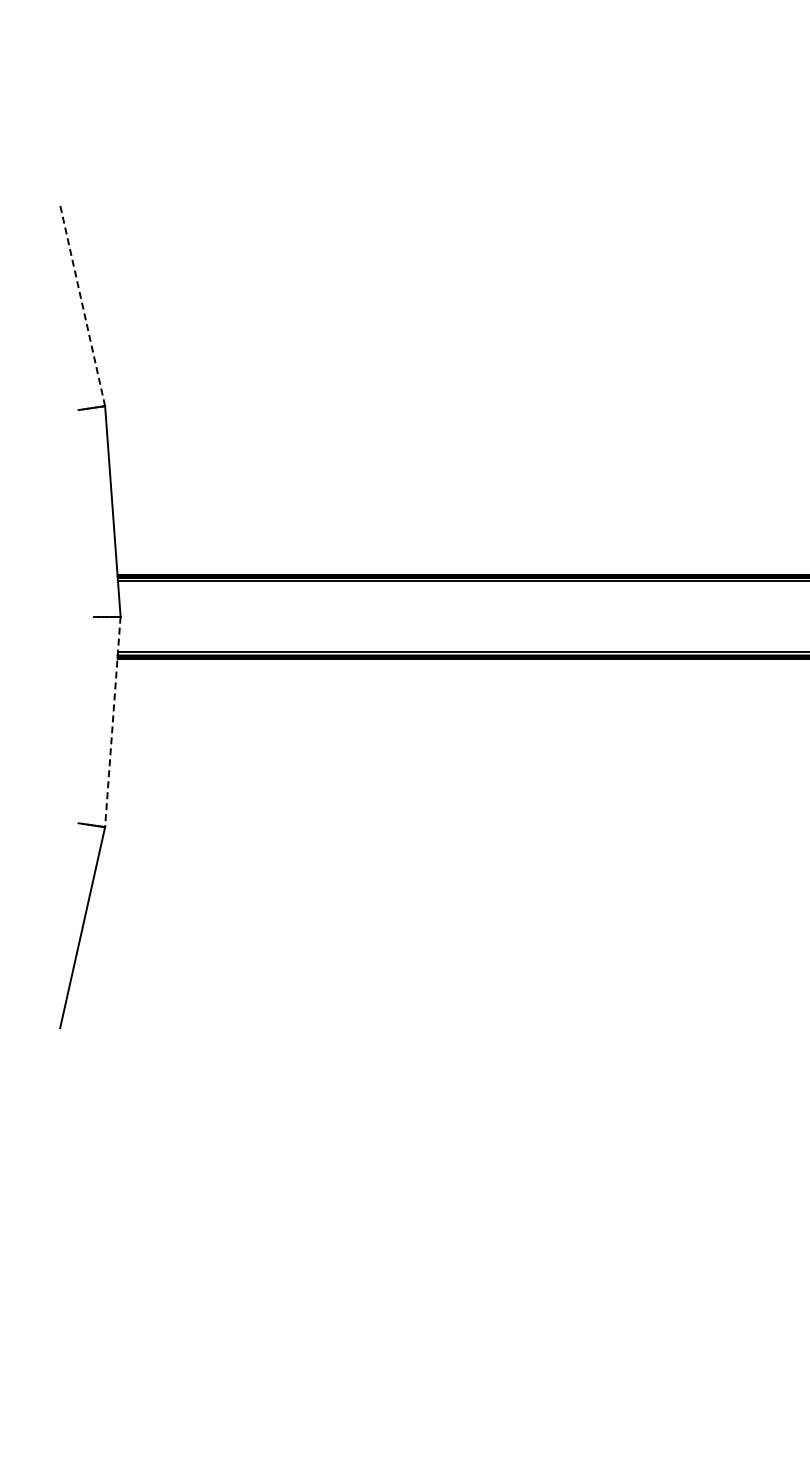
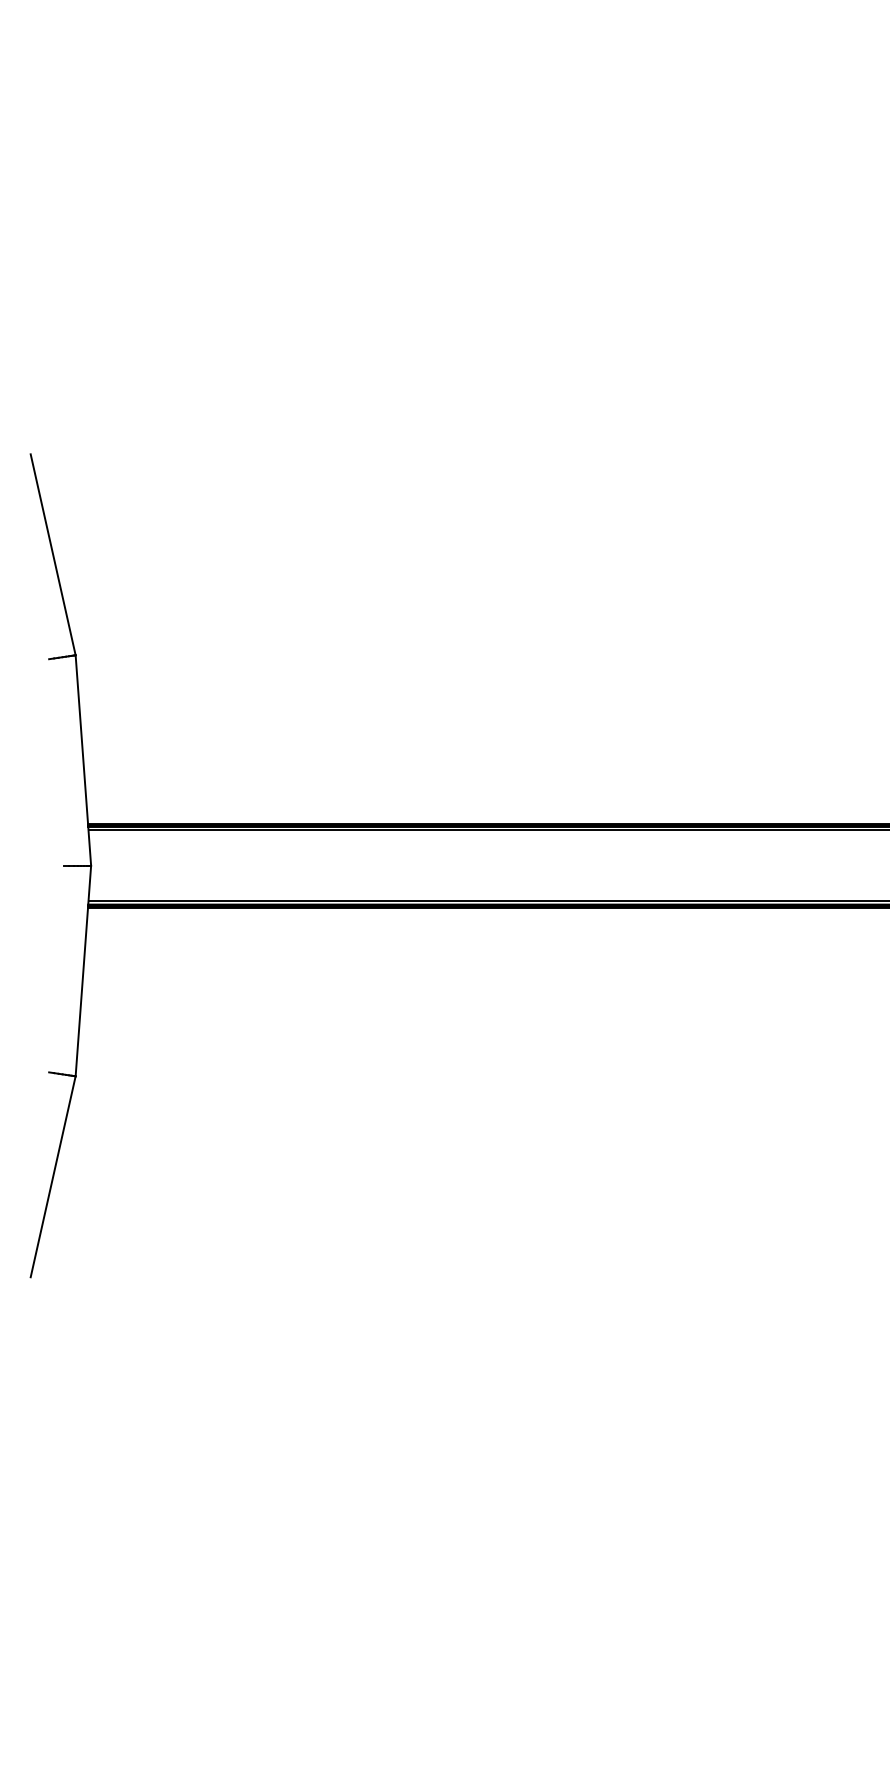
line: (82, 305) -> (53, 554), dashed -> solid
line: (112, 722) -> (83, 971), dashed -> solid

